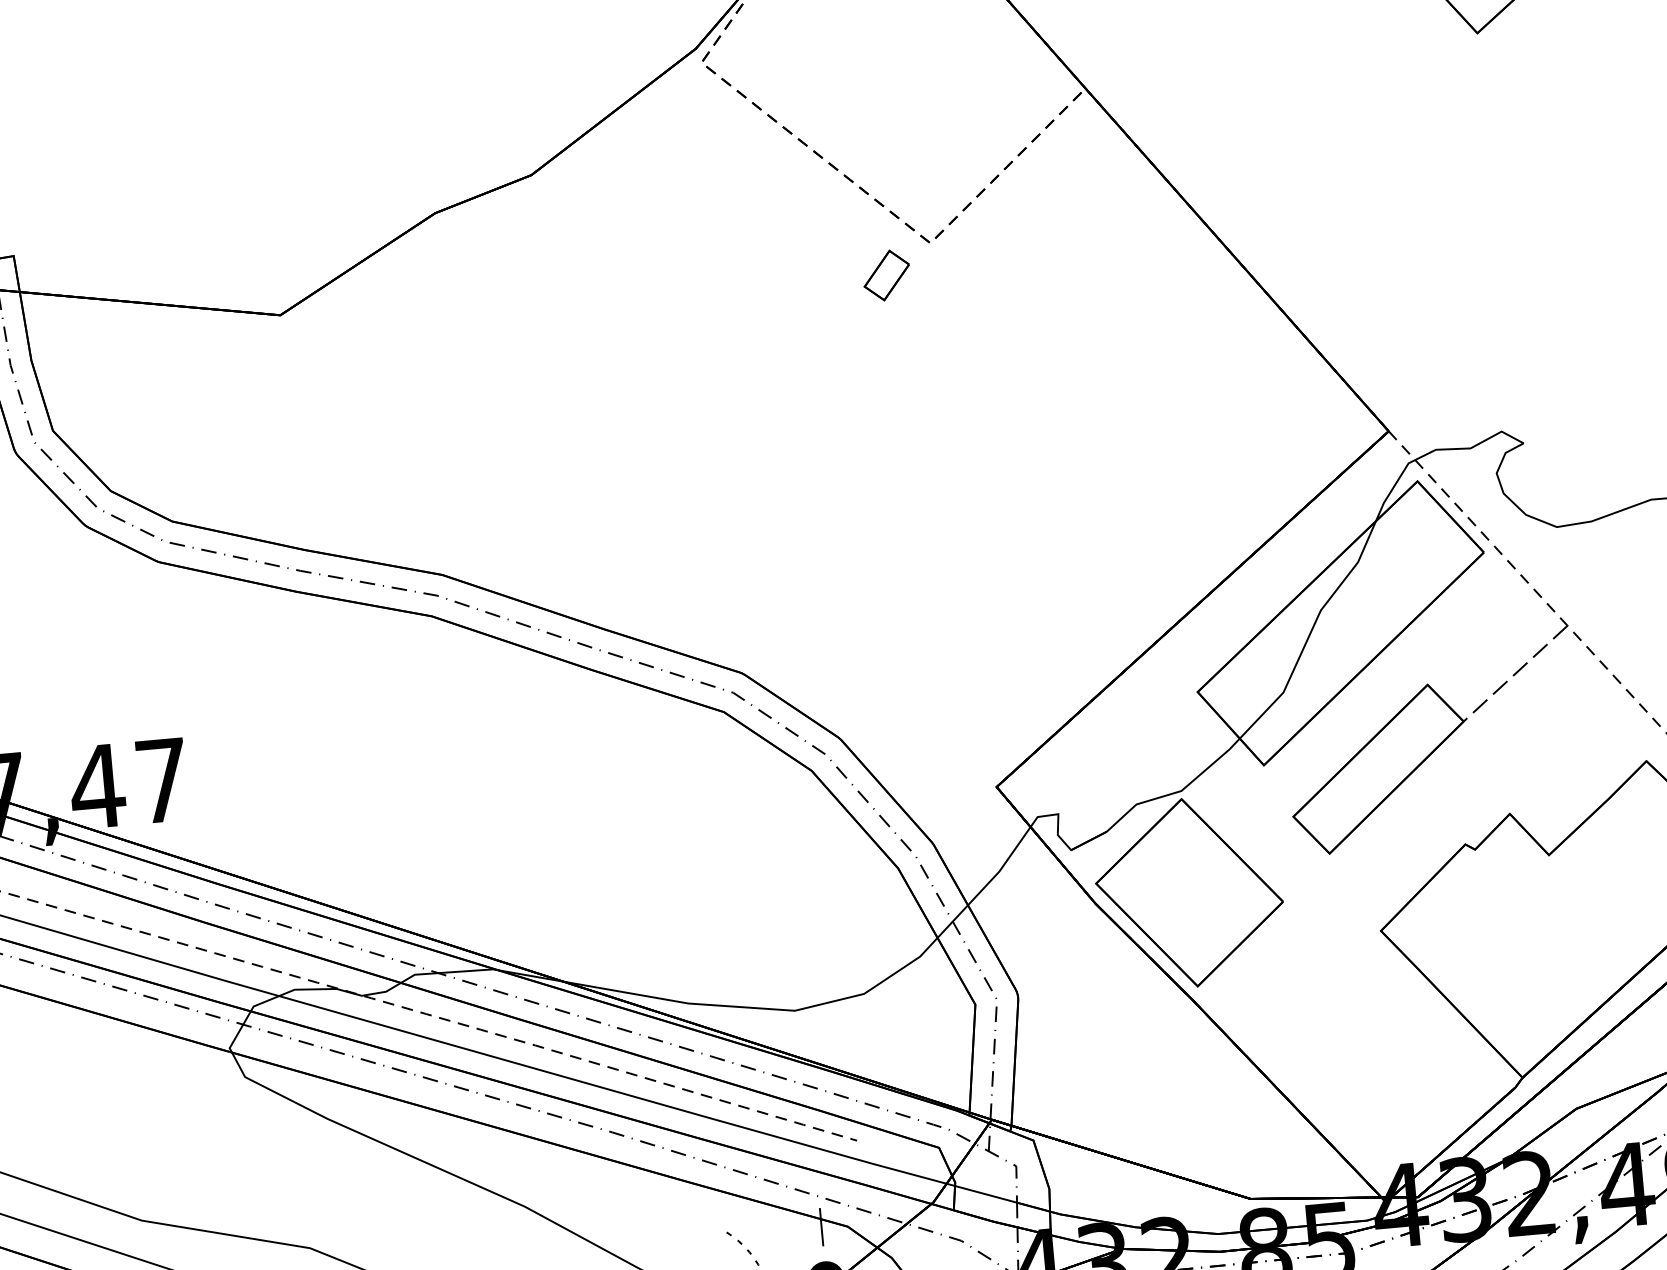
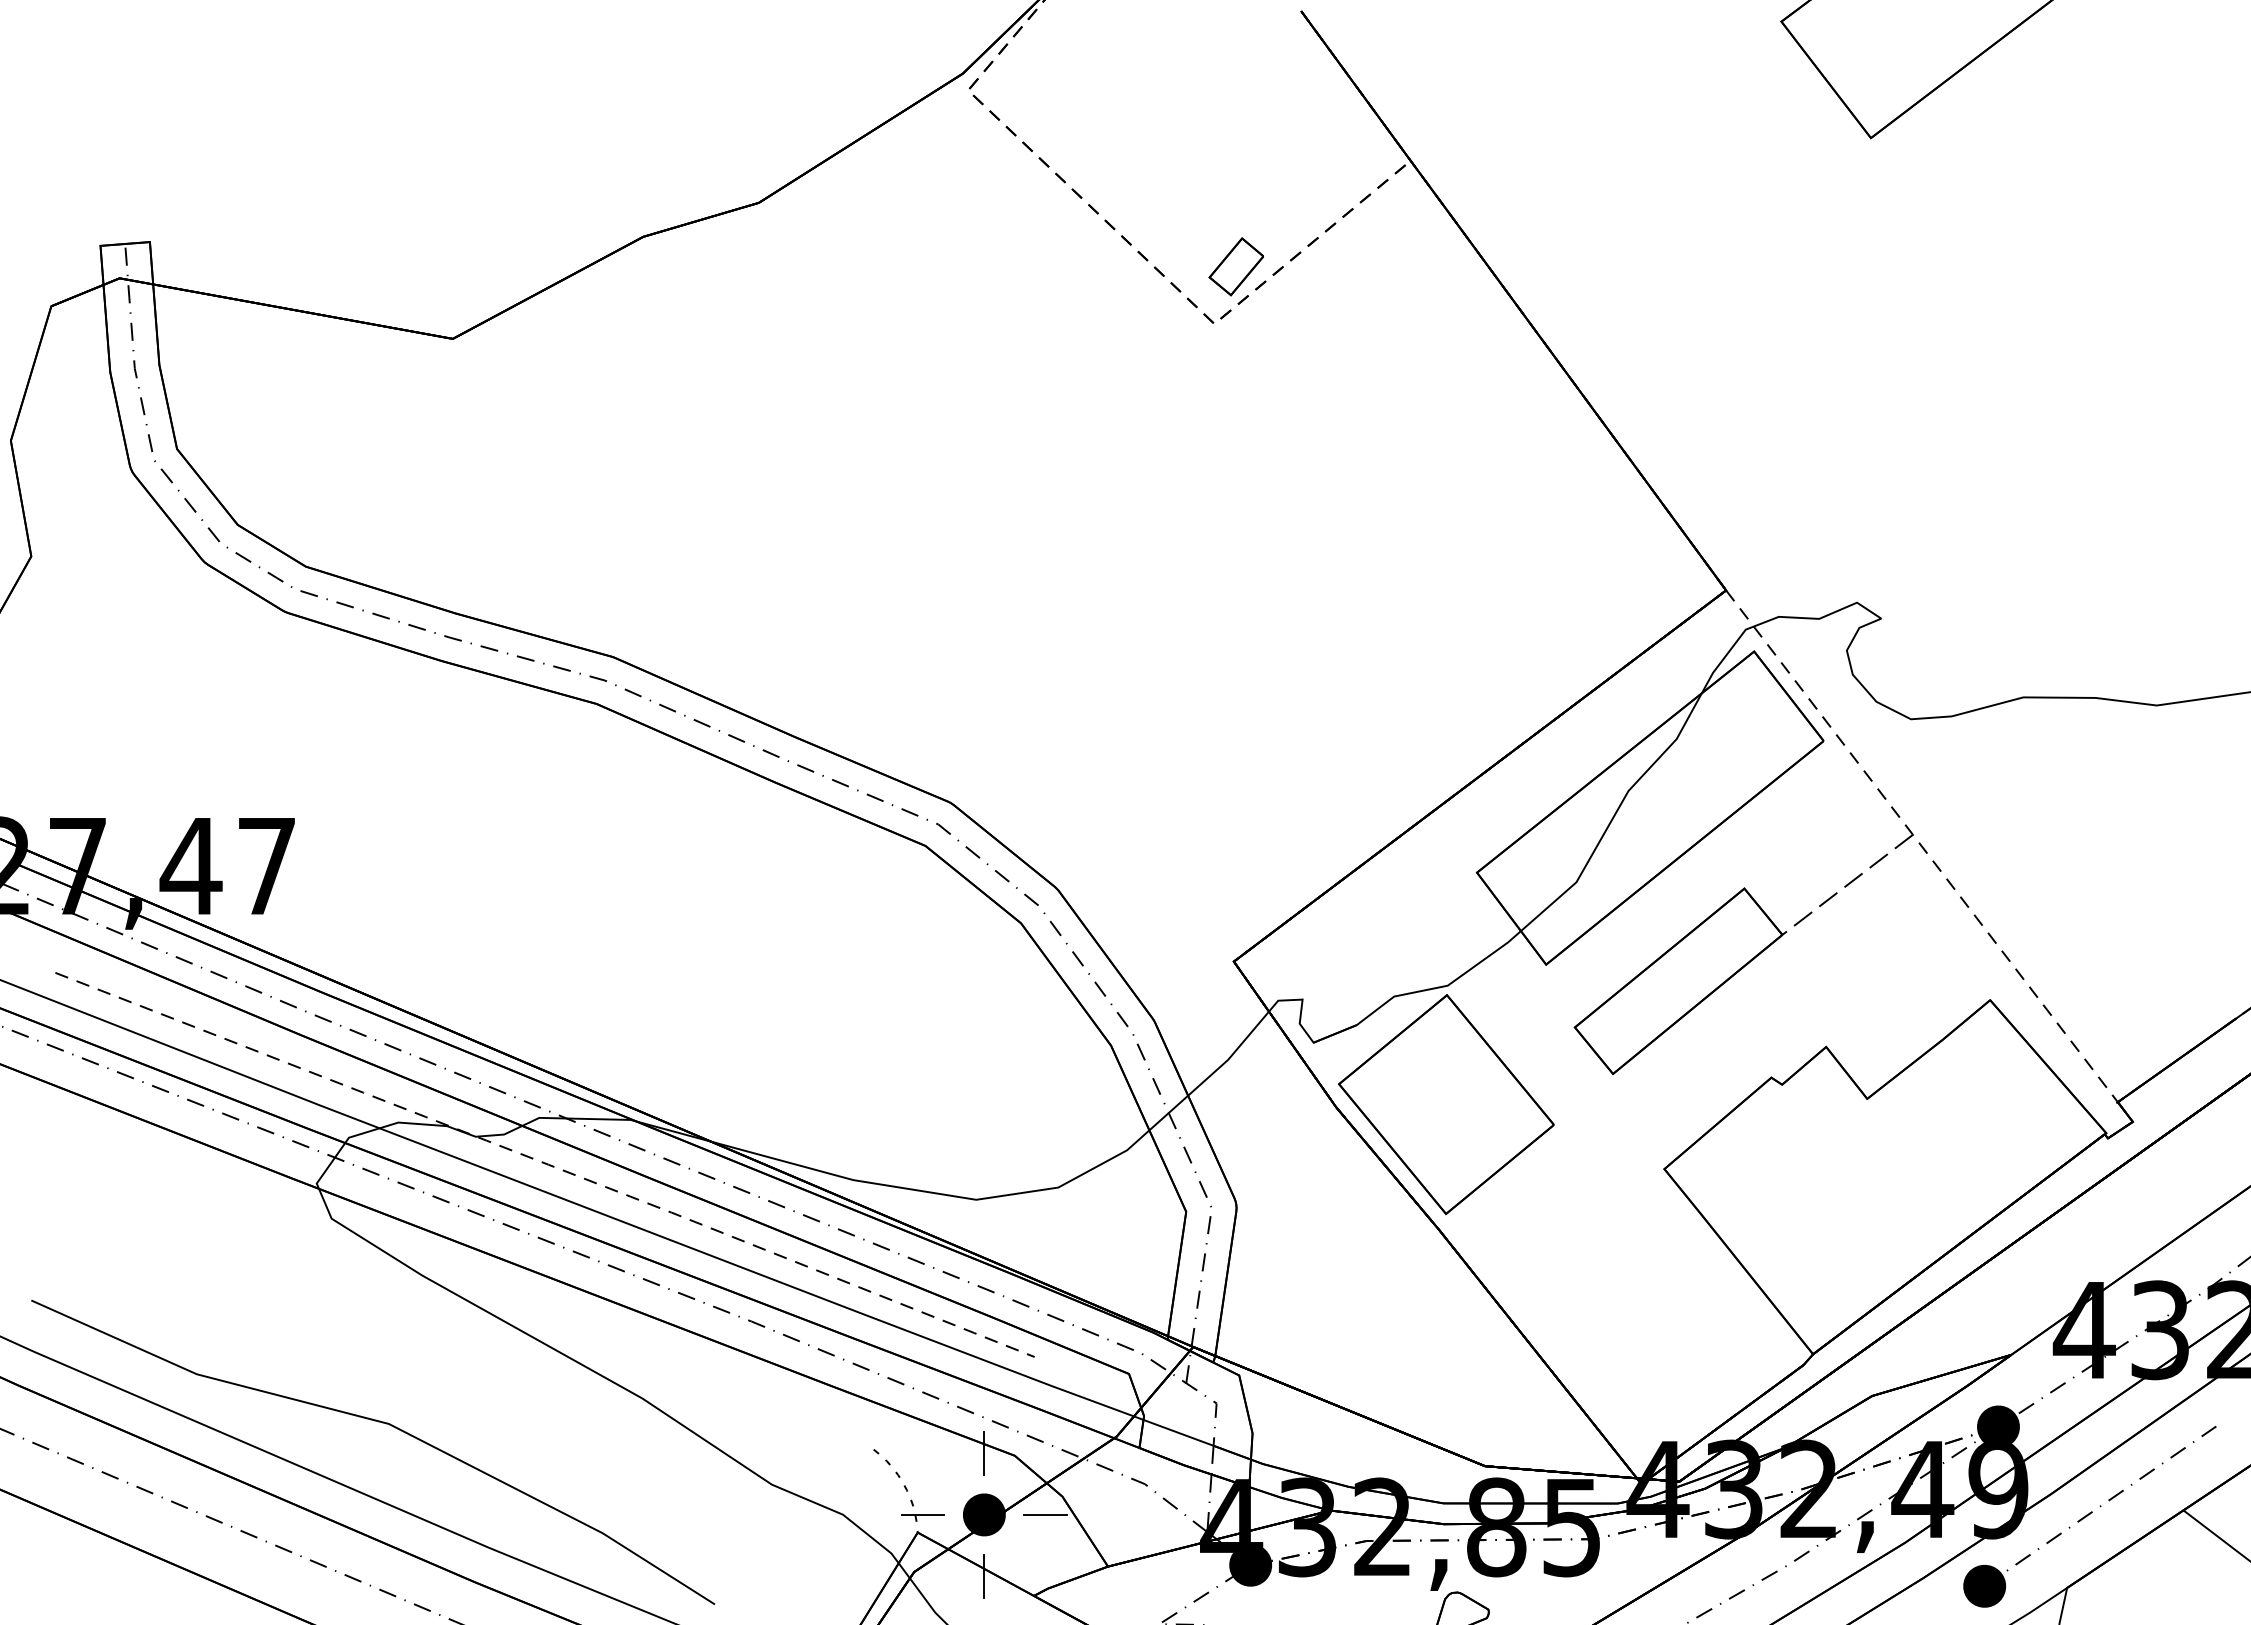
part: (885, 275) -> (1235, 266), moved

